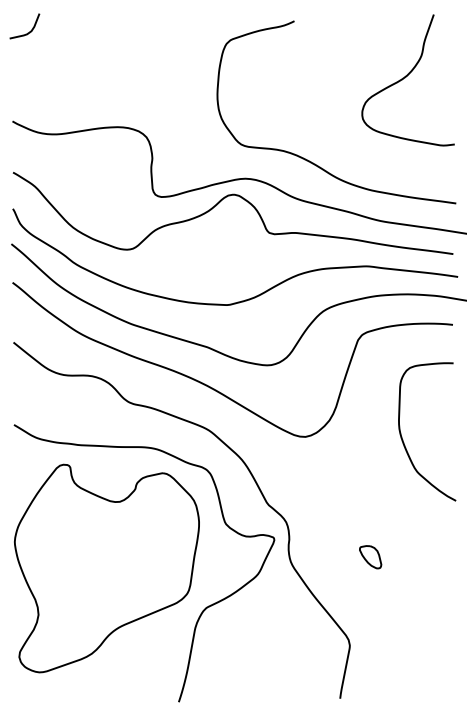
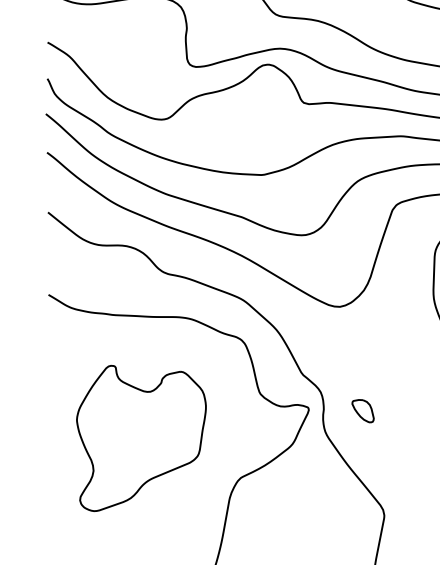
part: (370, 557) -> (362, 411), moved
part: (106, 568) -> (140, 438), size x0.7

